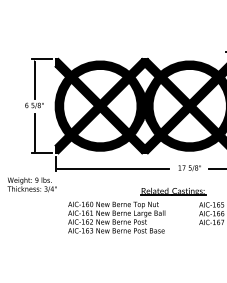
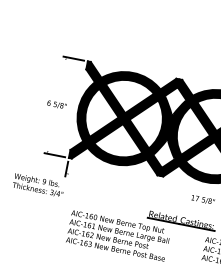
line: (34, 79) -> (62, 78), removed
line: (34, 132) -> (51, 132), removed
line: (113, 168) -> (125, 185), removed

